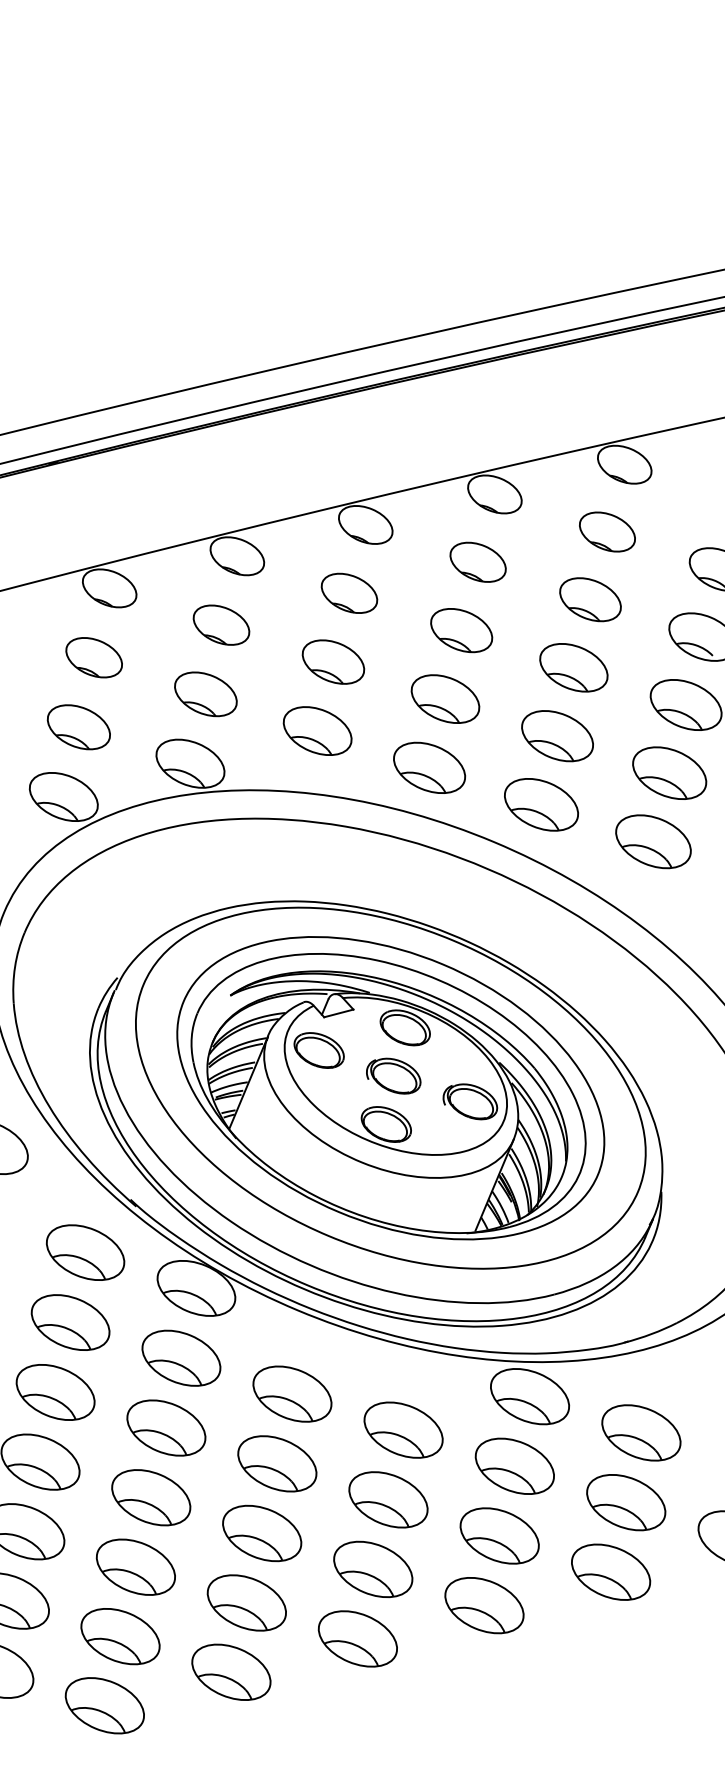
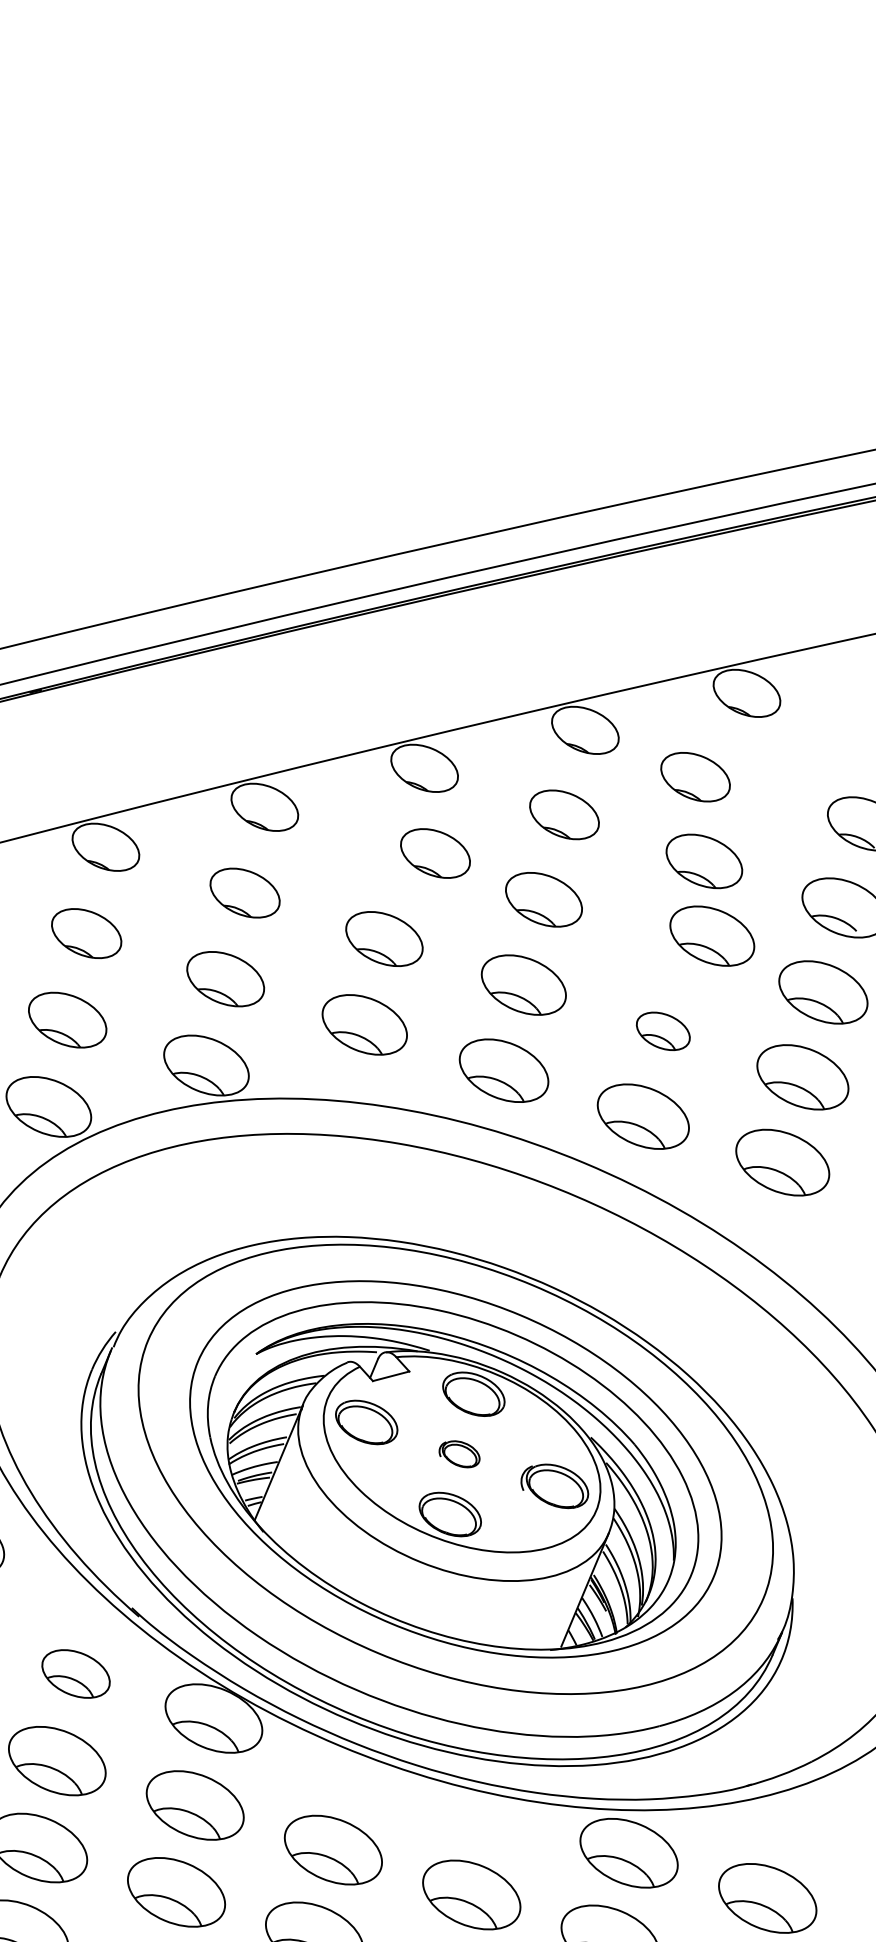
part: (607, 531) -> (695, 776), moved
part: (349, 592) -> (435, 852), moved
part: (573, 667) -> (711, 935), moved
part: (557, 736) -> (663, 1031), size x0.6
part: (393, 1075) -> (459, 1453), size x0.6
part: (85, 1252) -> (75, 1673), size x0.7

